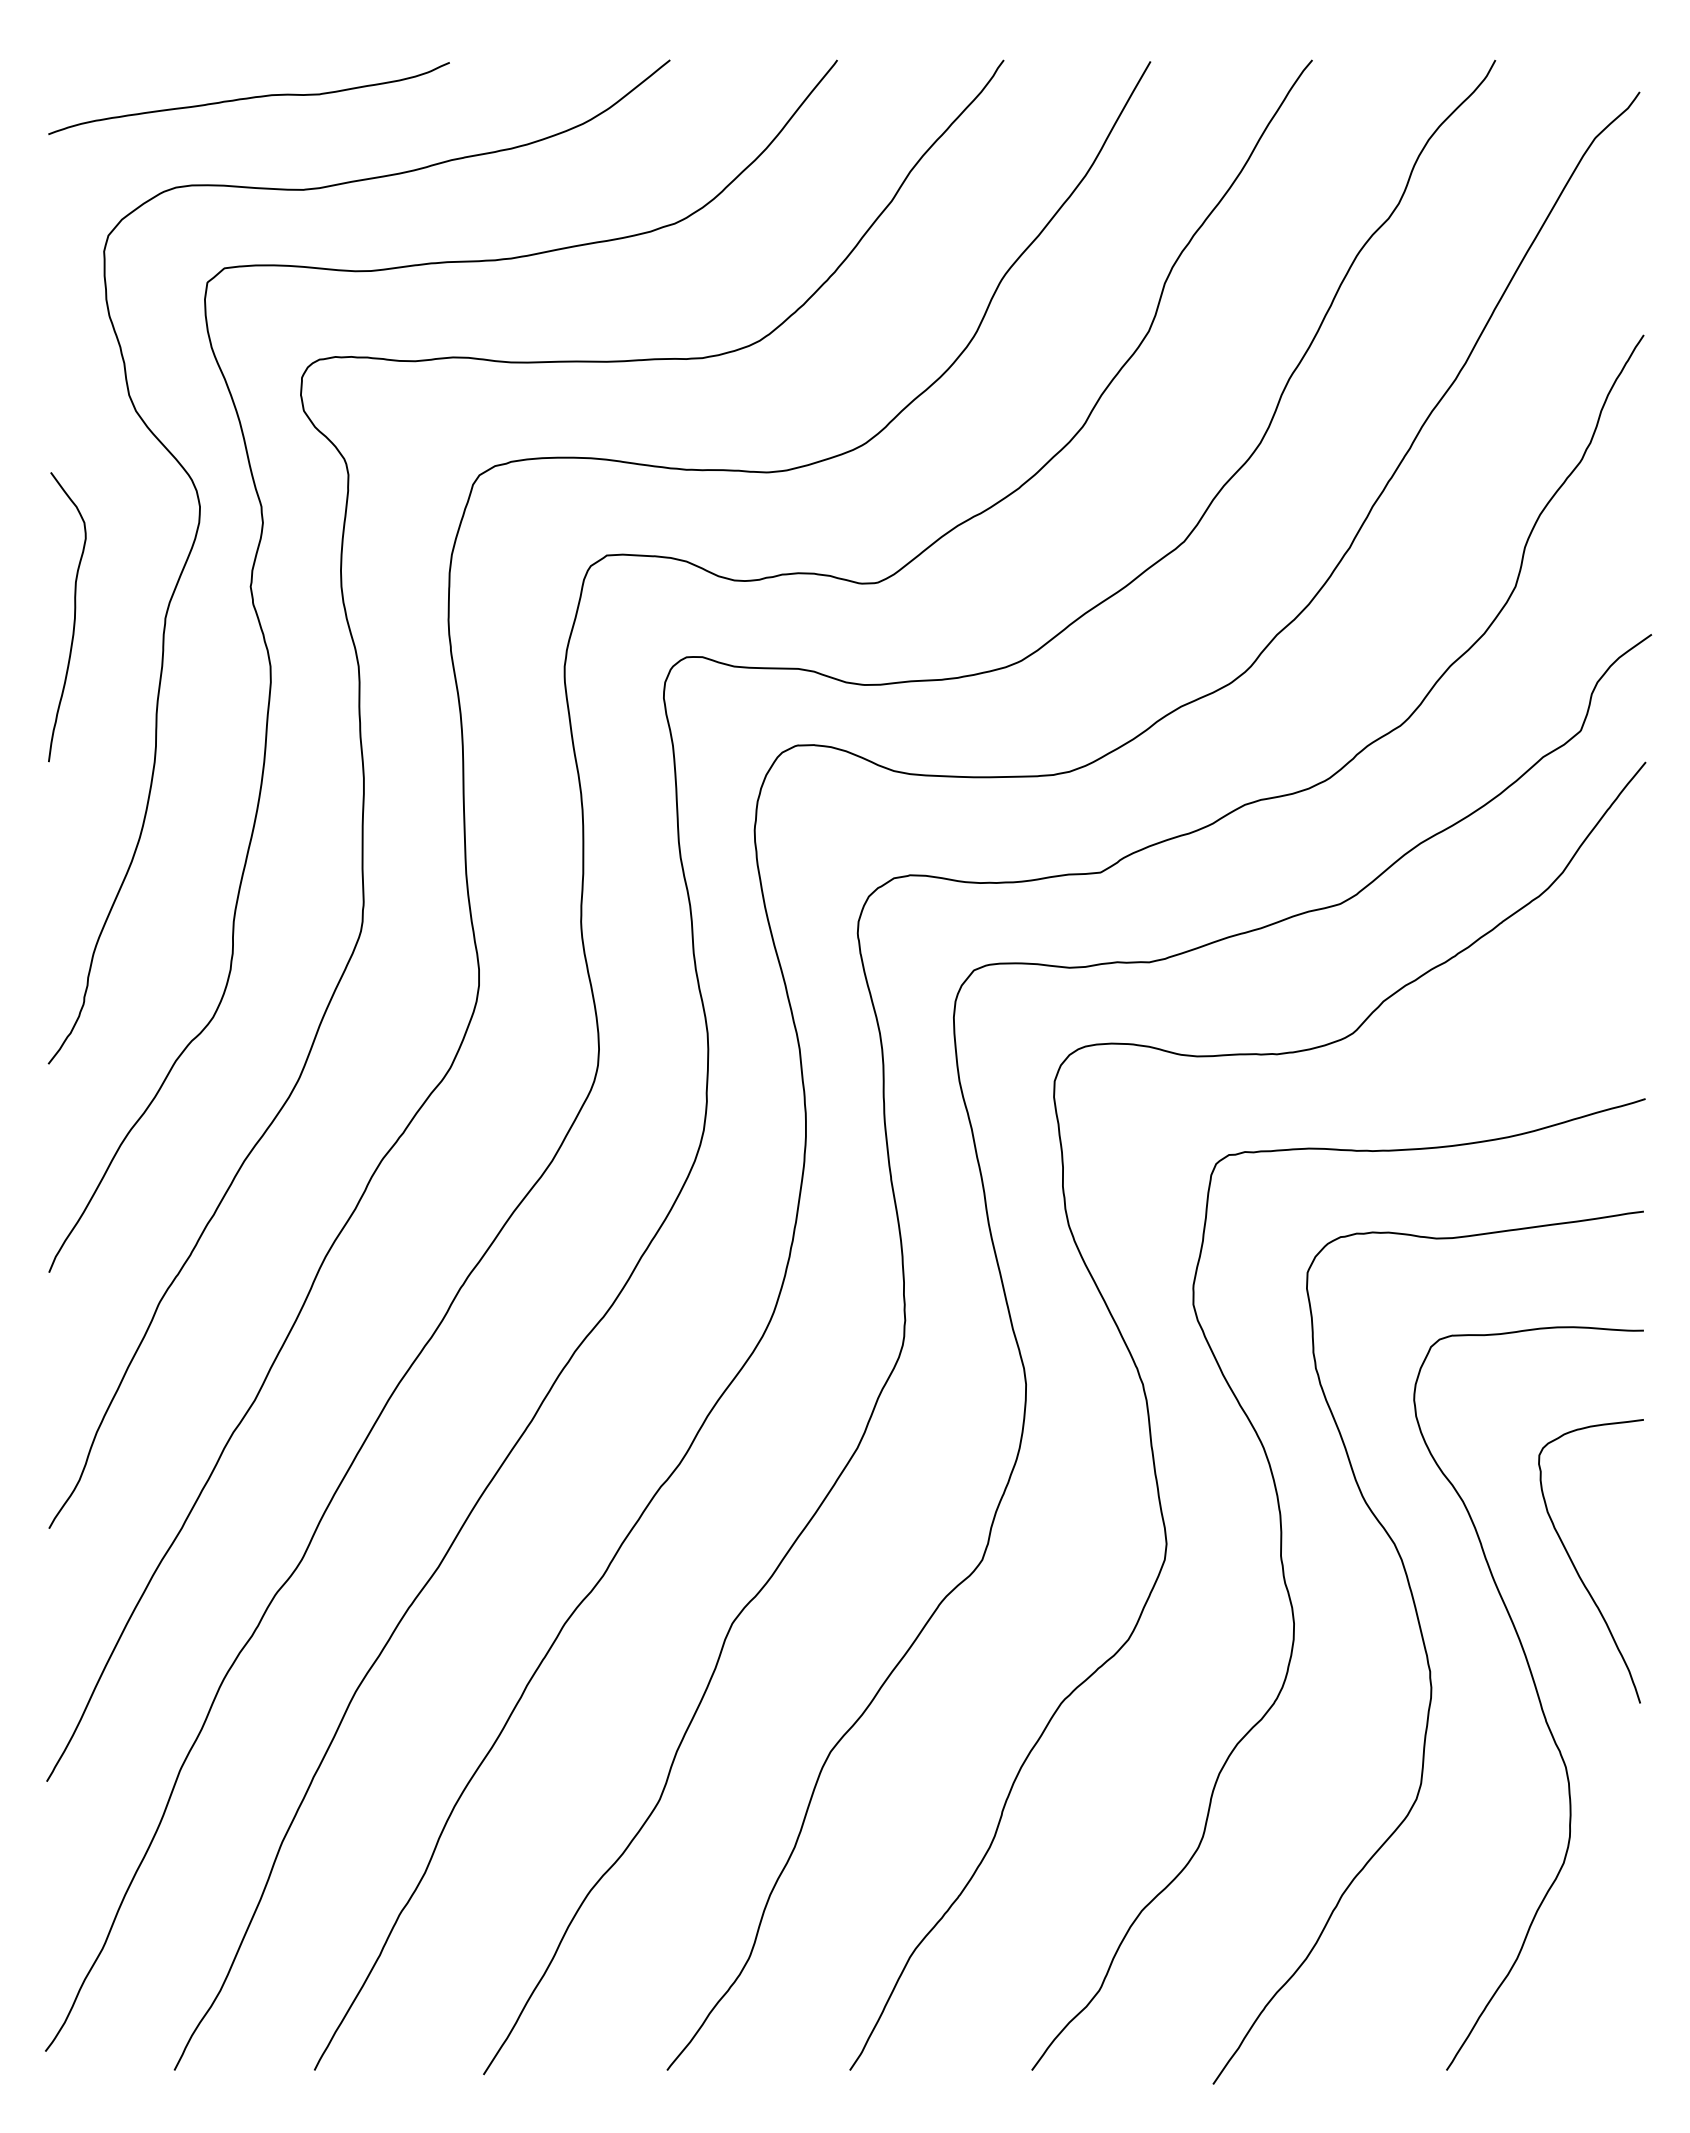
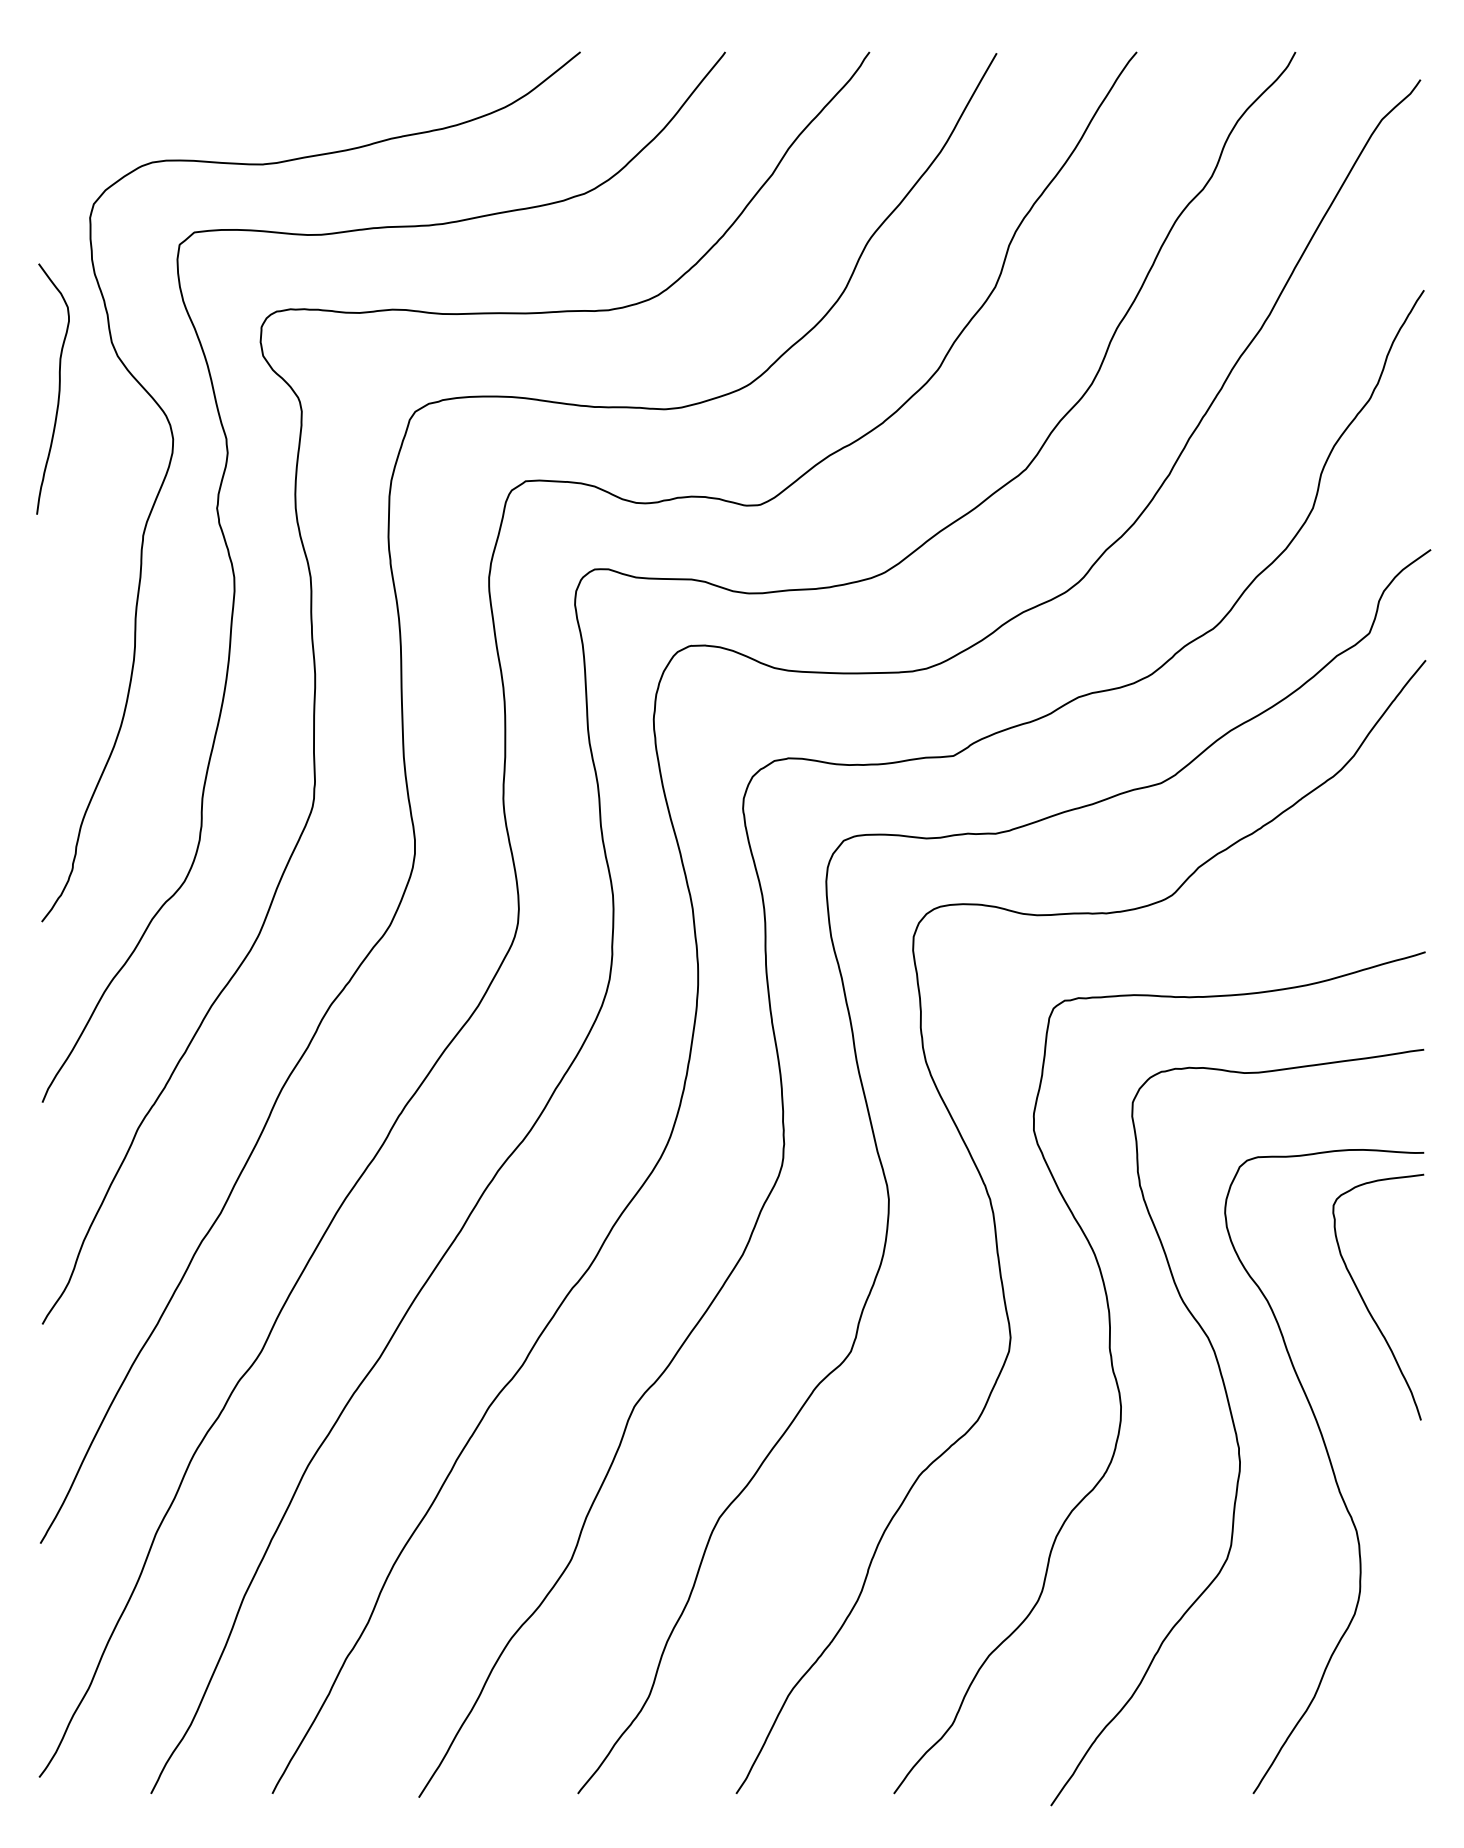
curve: (248, 98) -> (215, 85), removed
curve: (73, 620) -> (58, 392), moved
curve: (1576, 1568) -> (1365, 1303), moved

